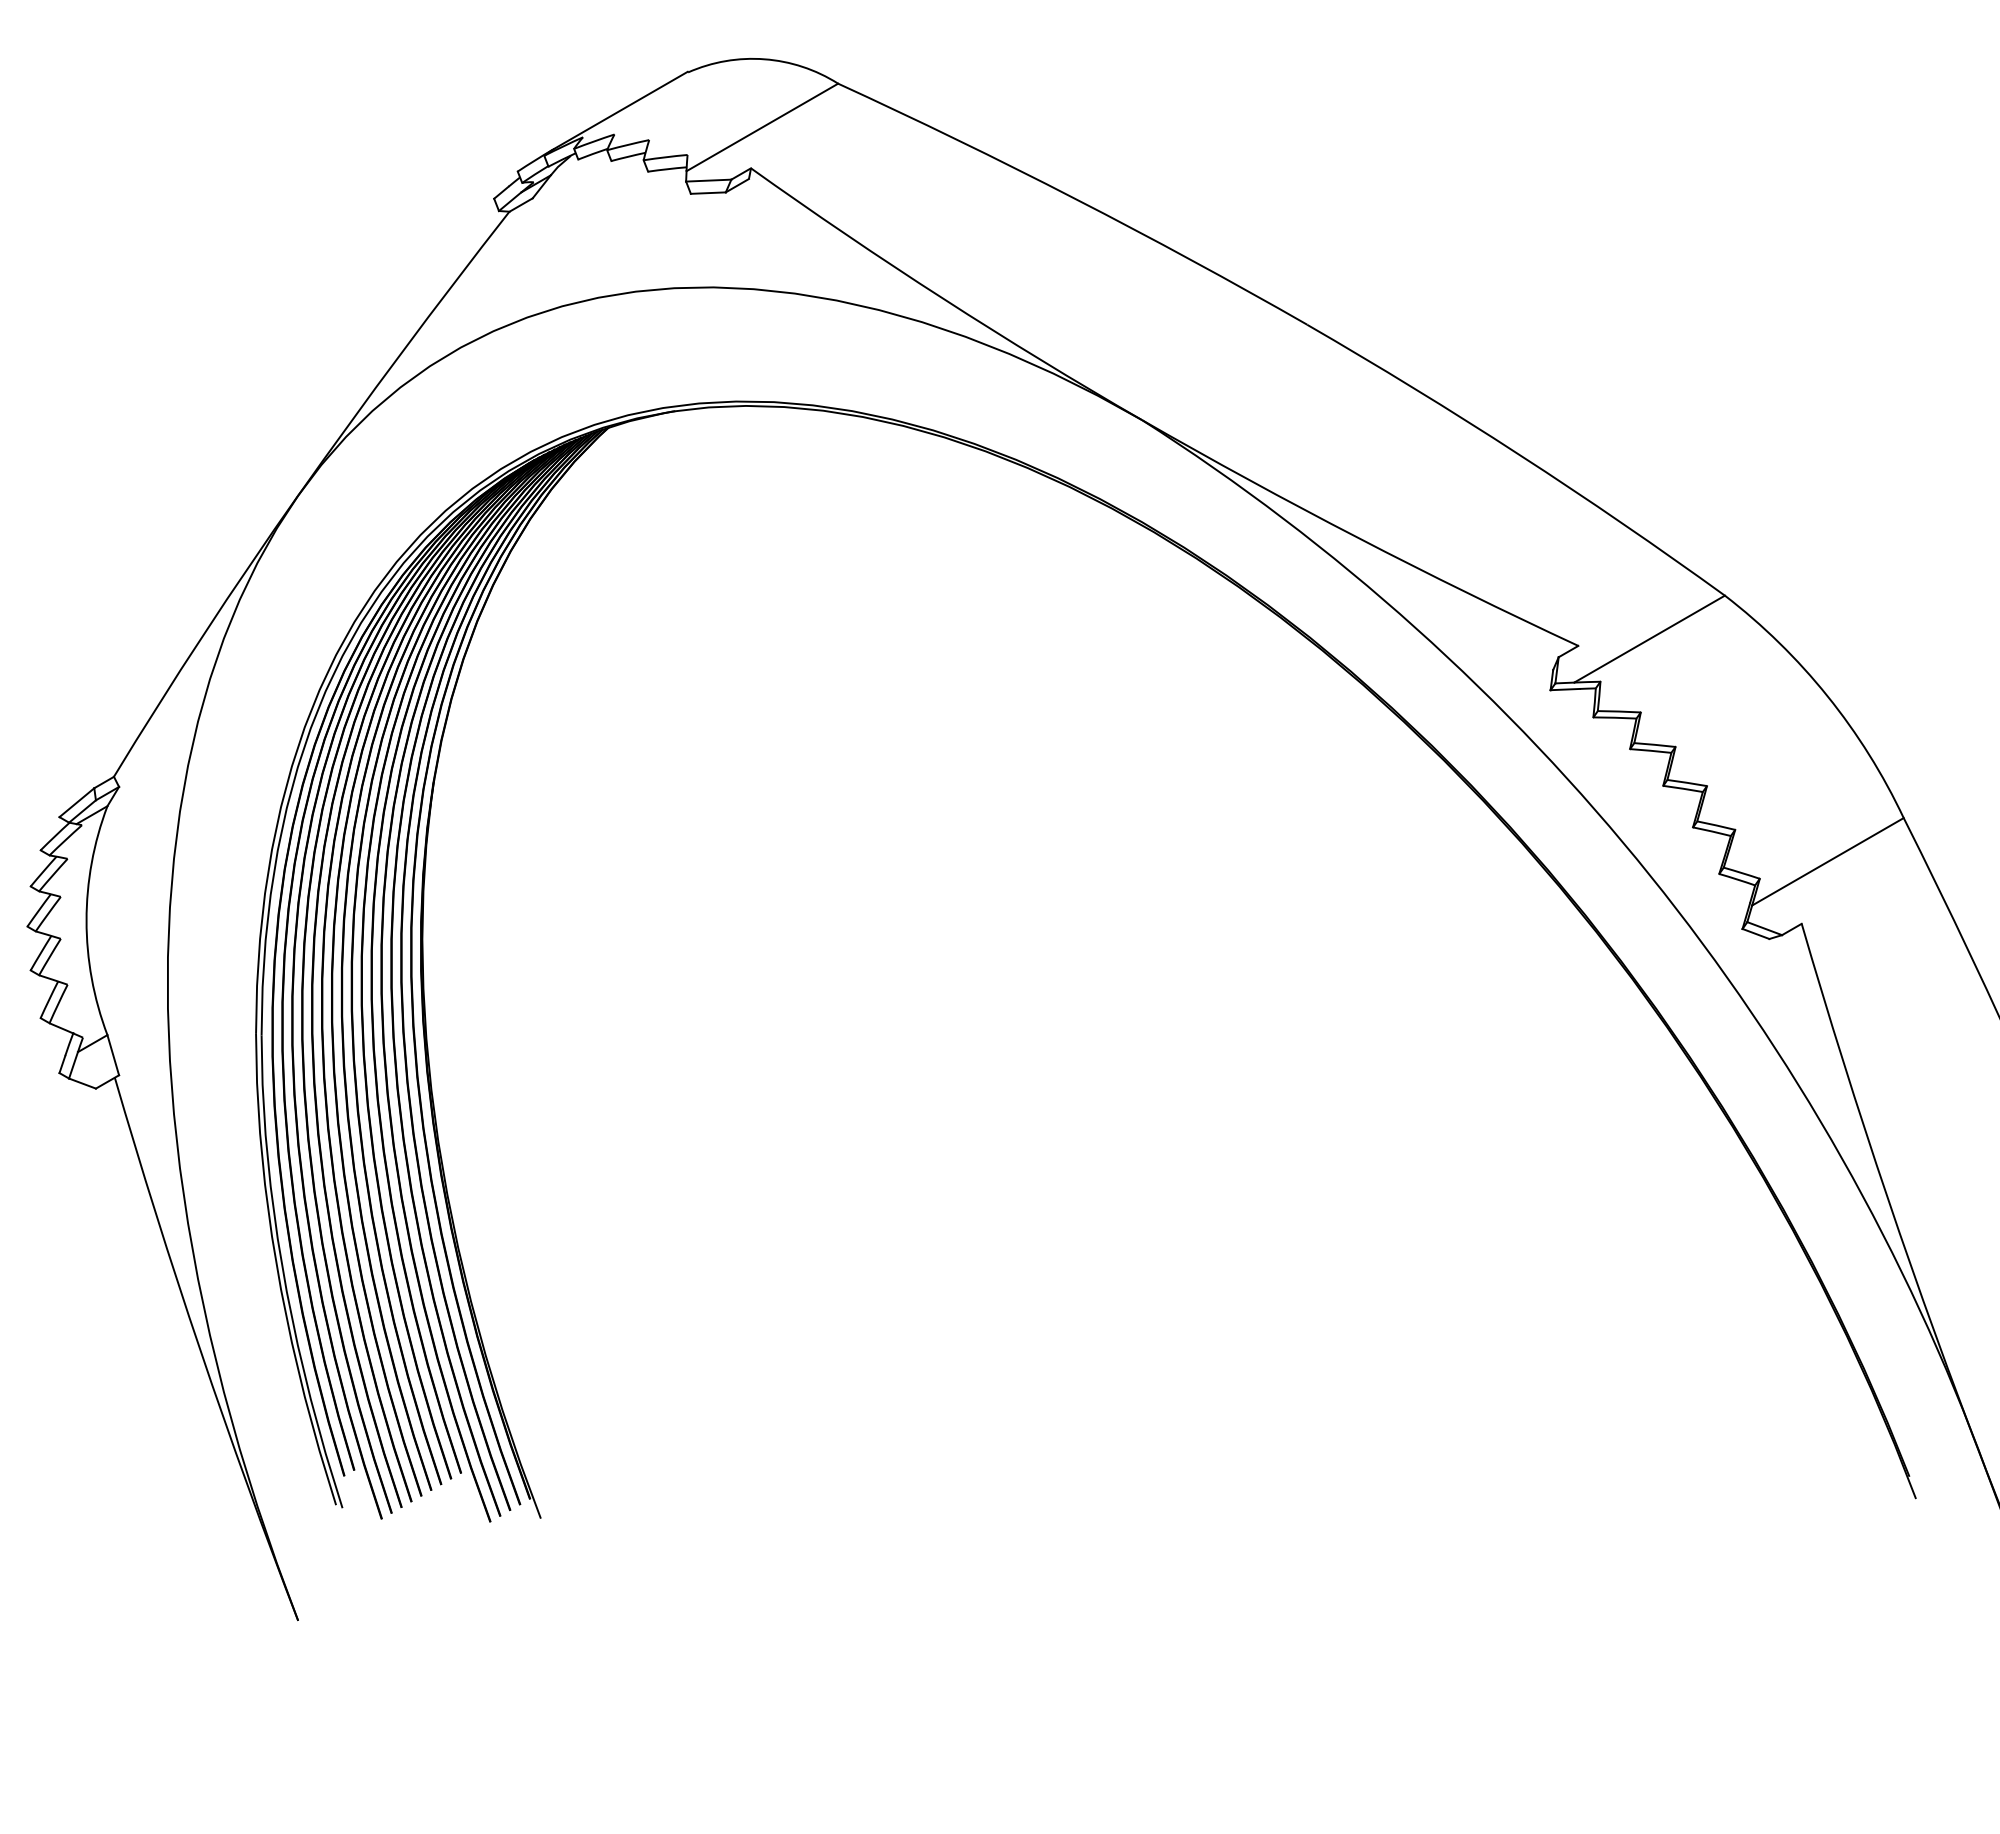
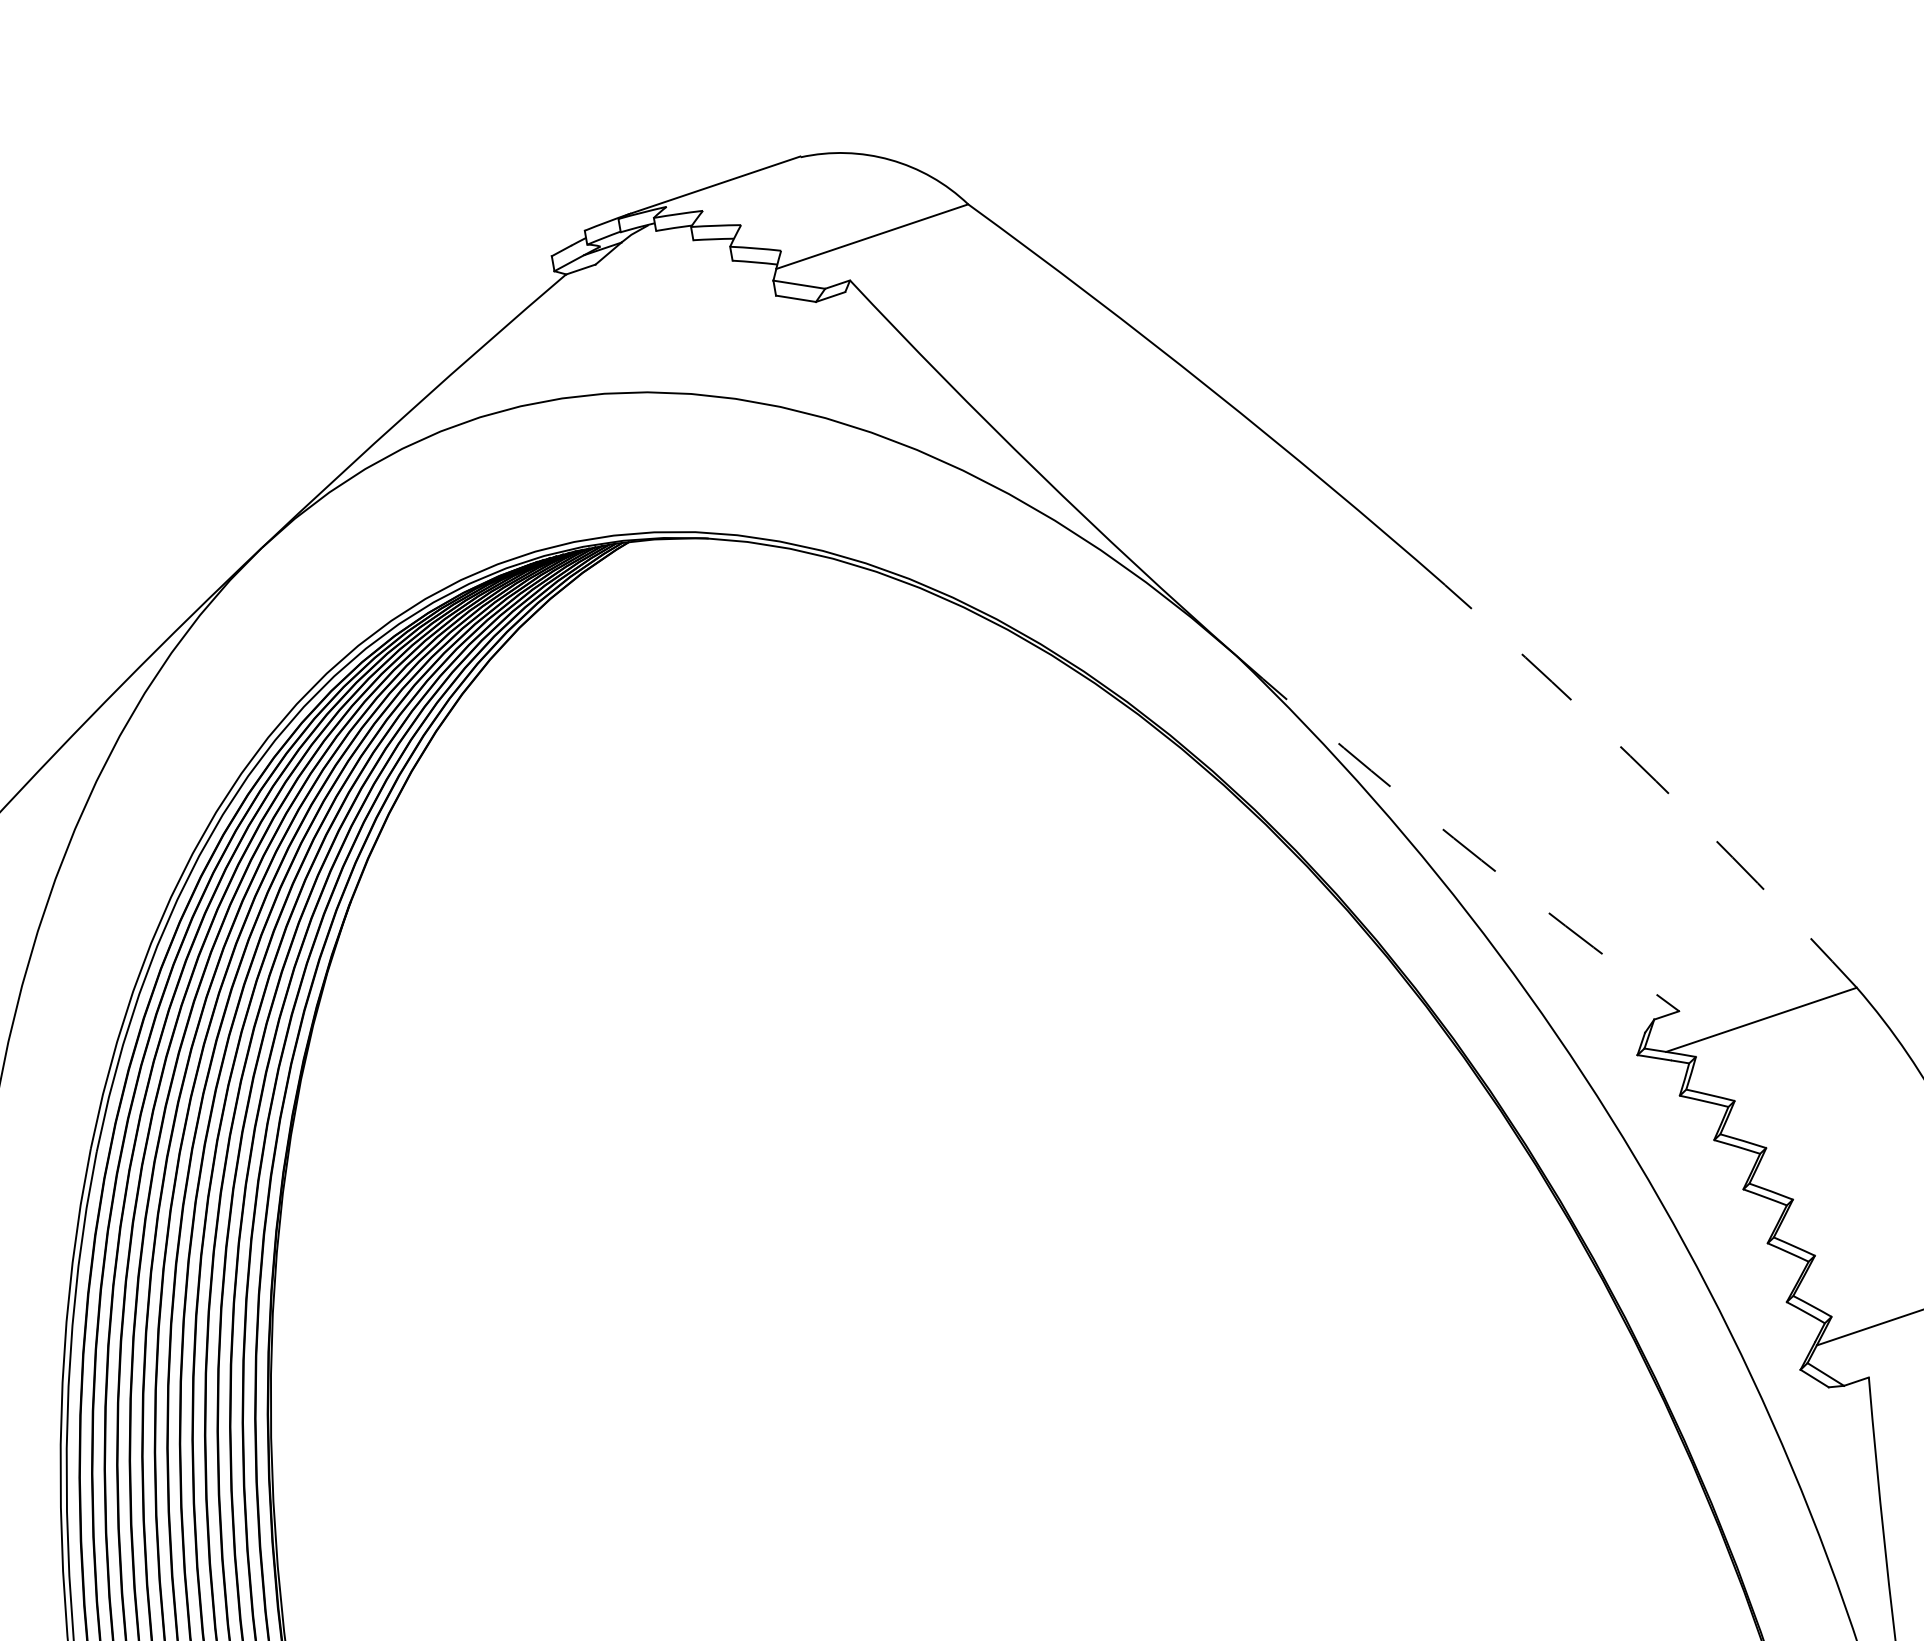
arc: (1519, 454) -> (1656, 780), solid -> dashed
arc: (1357, 537) -> (1453, 837), solid -> dashed

